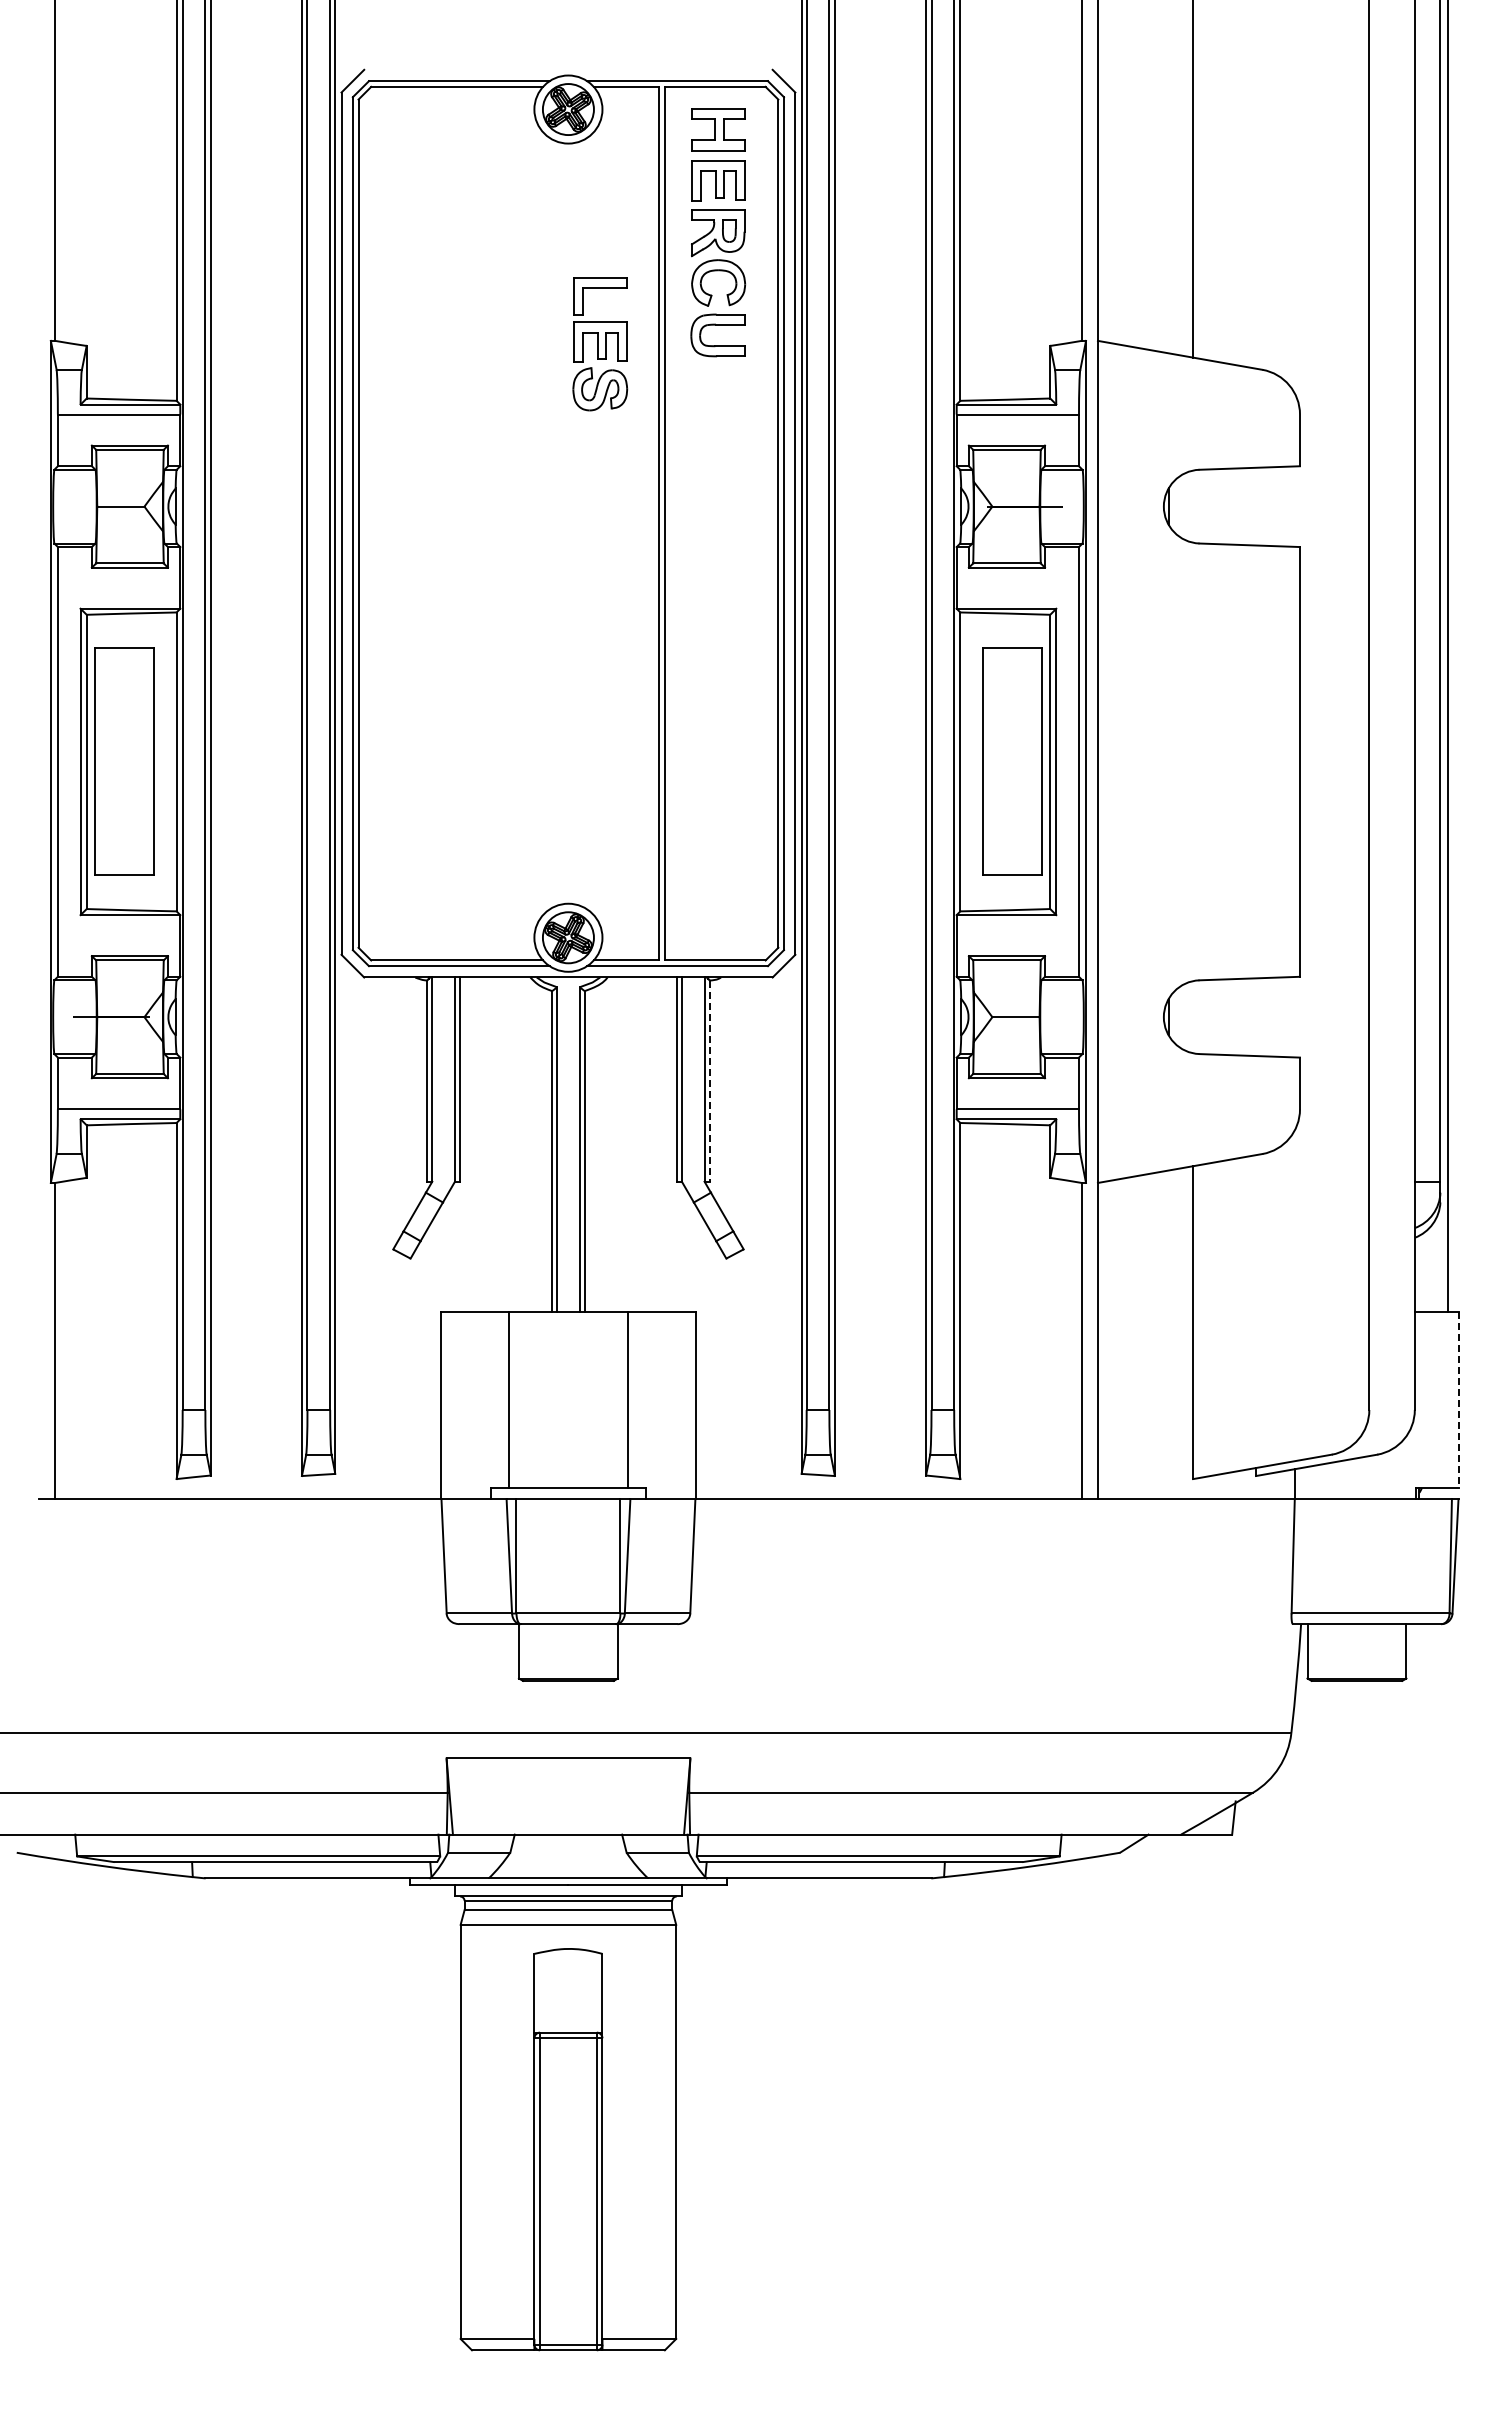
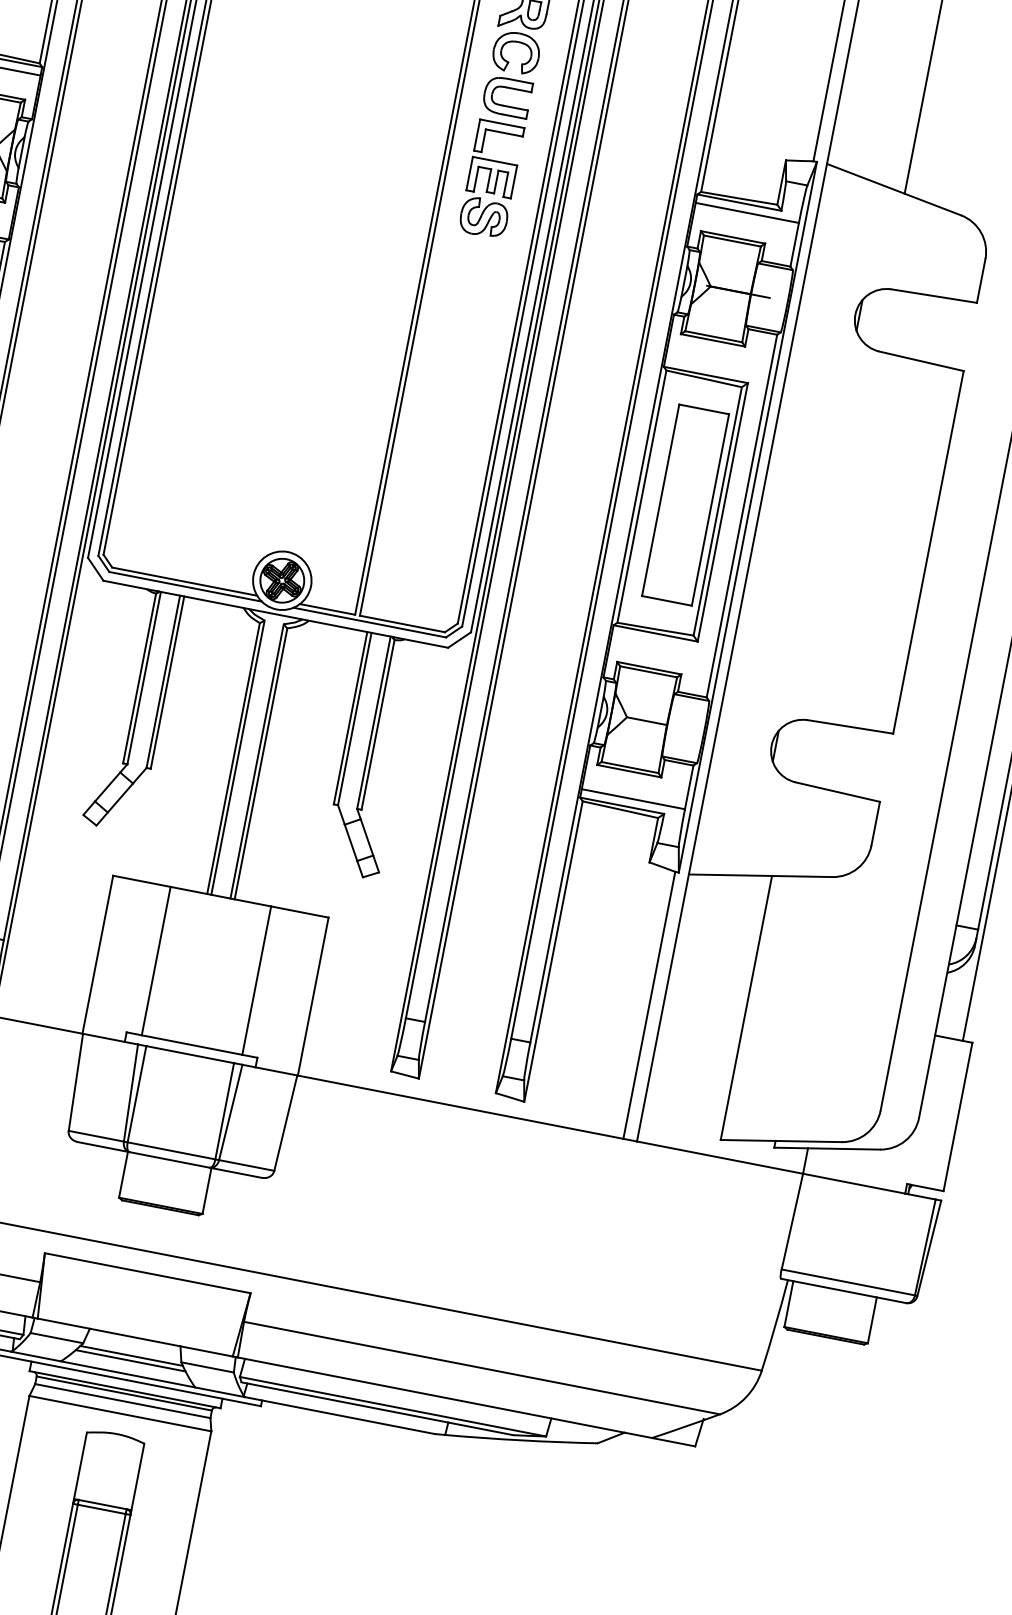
part: (600, 344) -> (491, 179), moved
line: (709, 1081) -> (377, 725), dashed -> solid
line: (1459, 1400) -> (958, 1117), dashed -> solid
line: (568, 1856) -> (131, 1355), added
line: (568, 1862) -> (130, 1361), added

